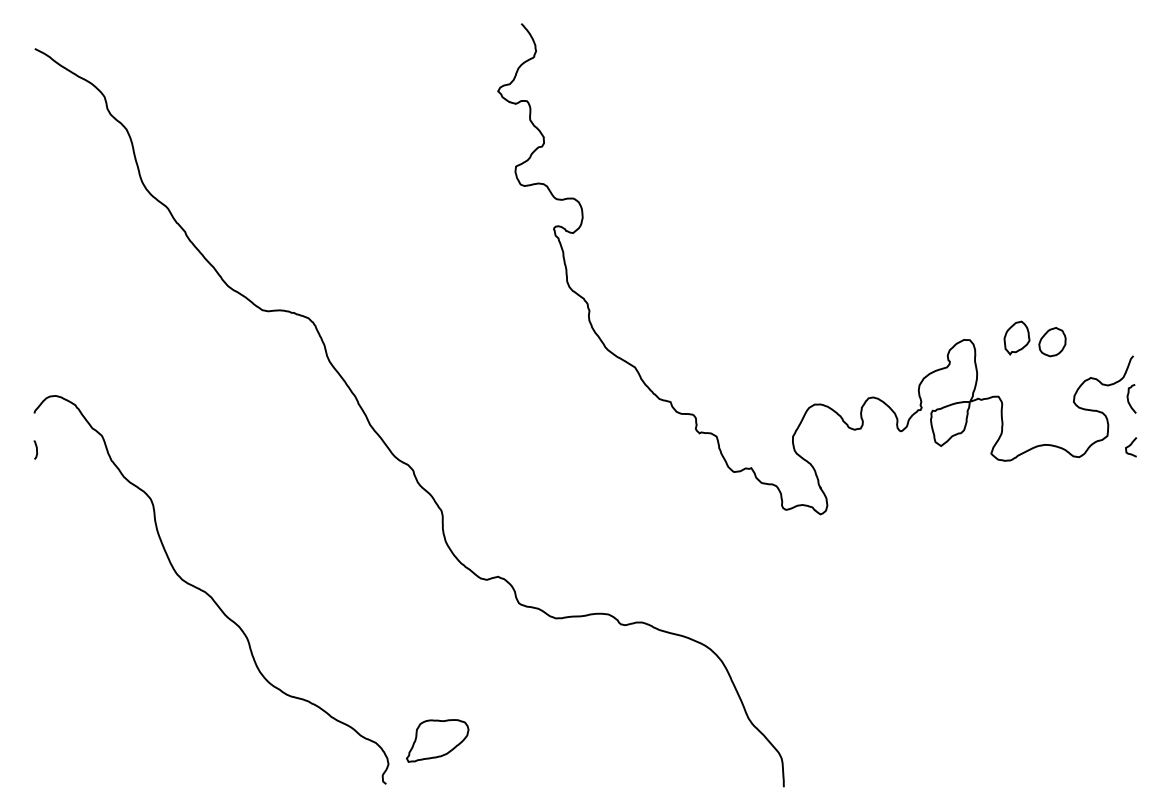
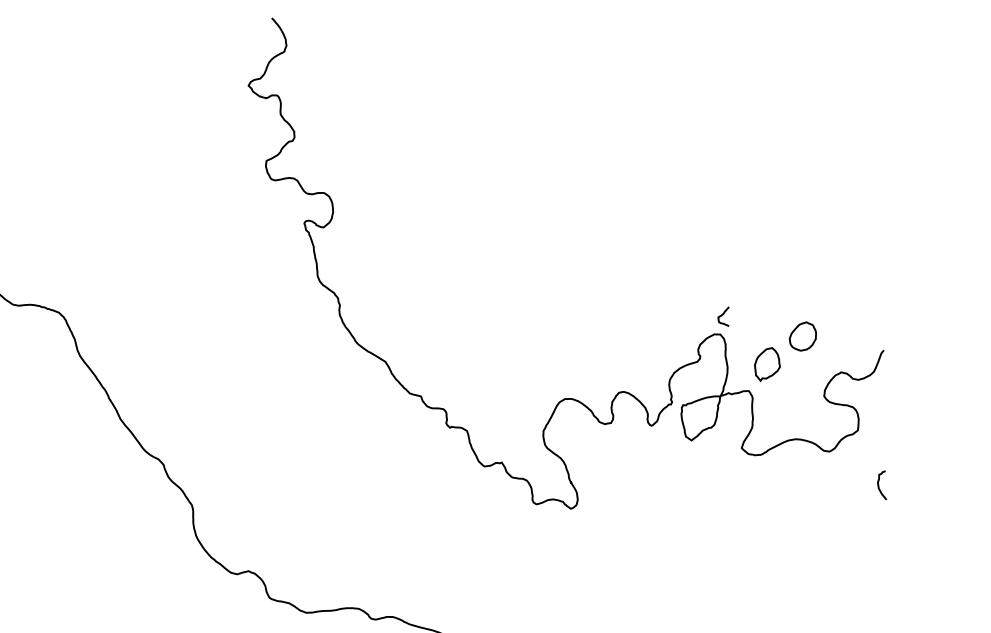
part: (1016, 337) -> (766, 363), moved
curve: (1128, 398) -> (878, 484), moved
curve: (1130, 446) -> (722, 315), moved

